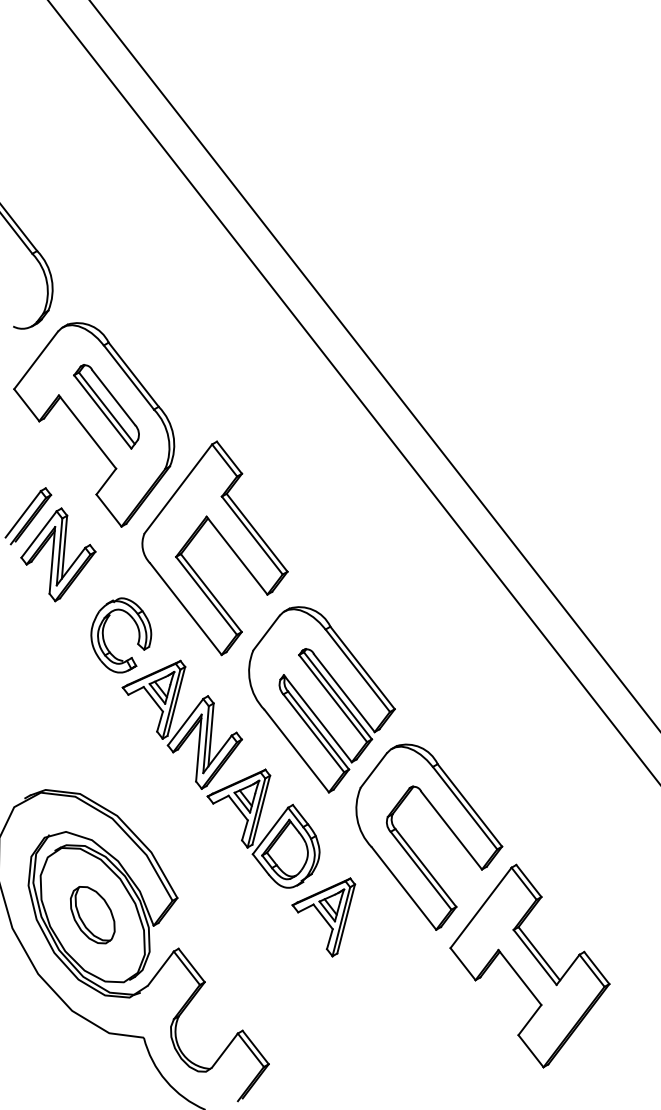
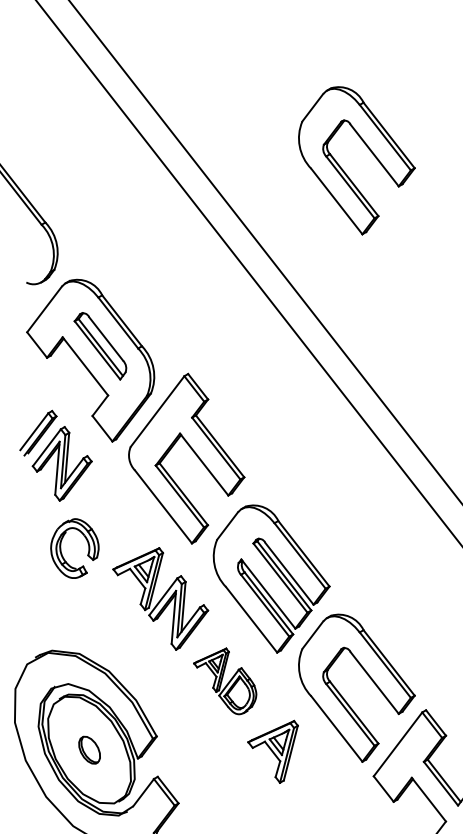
part: (444, 159) -> (368, 149), added
part: (138, 635) -> (88, 548), moved
part: (263, 828) -> (225, 681), size x0.7
part: (92, 915) -> (89, 750), size x0.6

